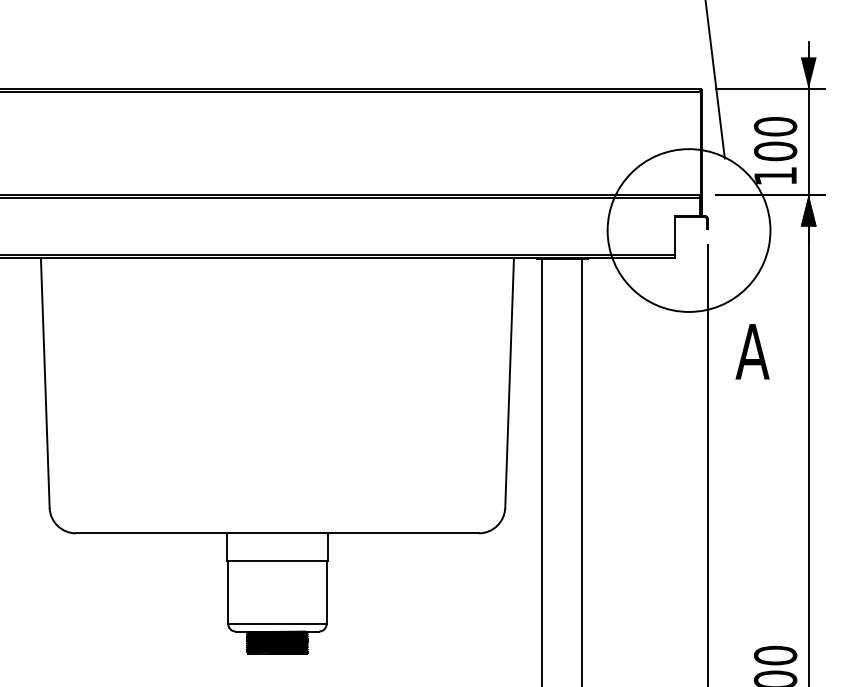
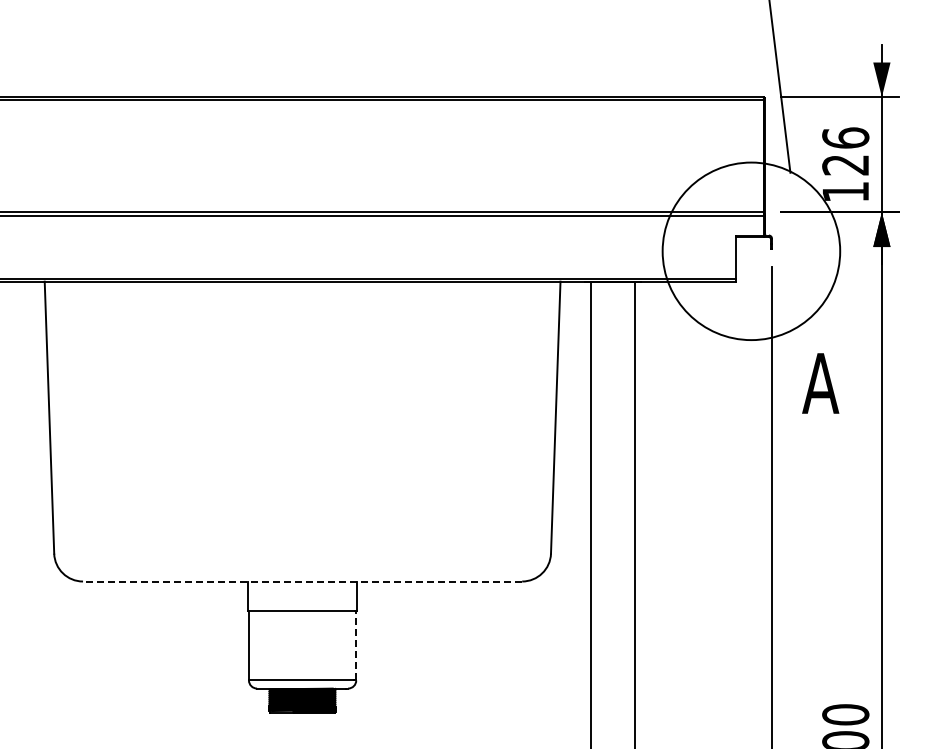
text: (775, 138) -> (845, 151), 100 -> 126
line: (277, 533) -> (302, 581), solid -> dashed
line: (326, 592) -> (356, 645), solid -> dashed

